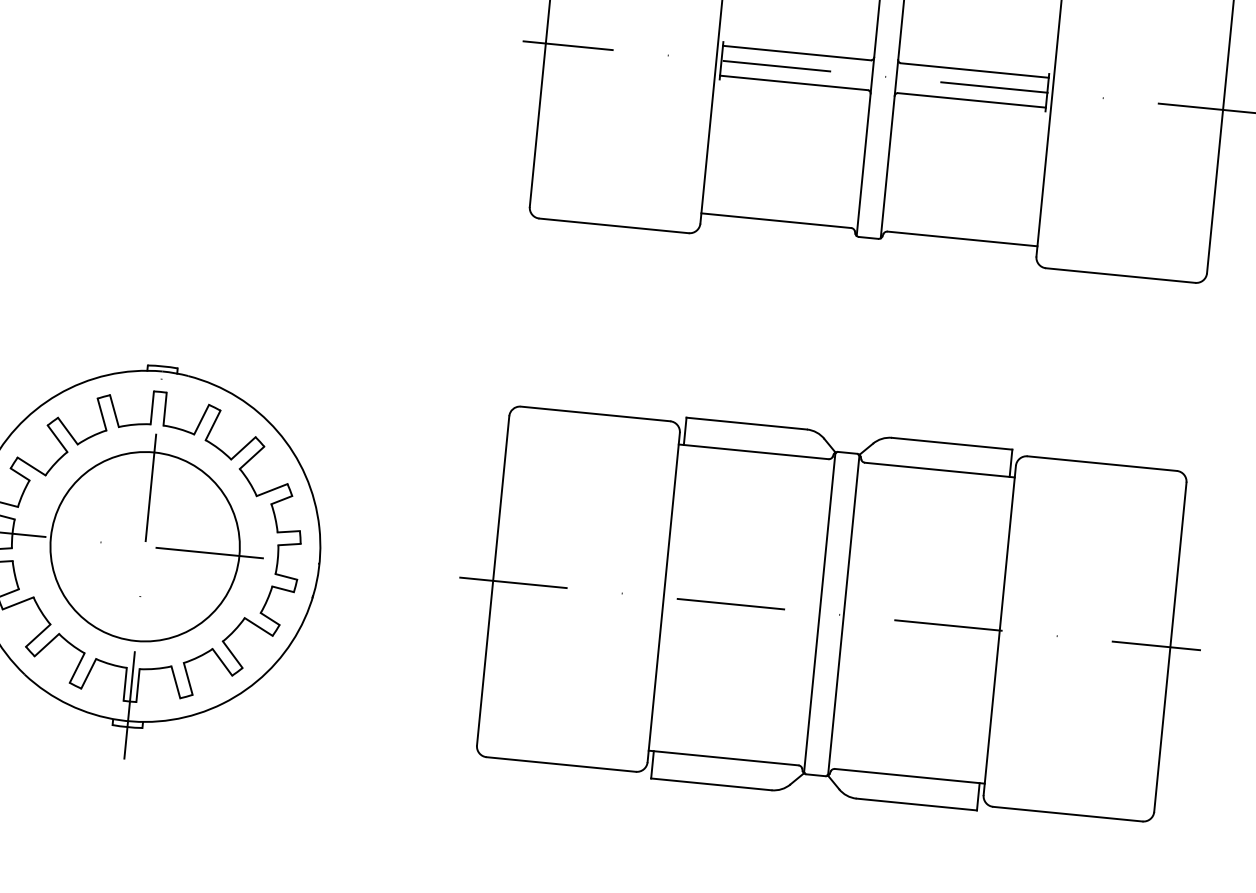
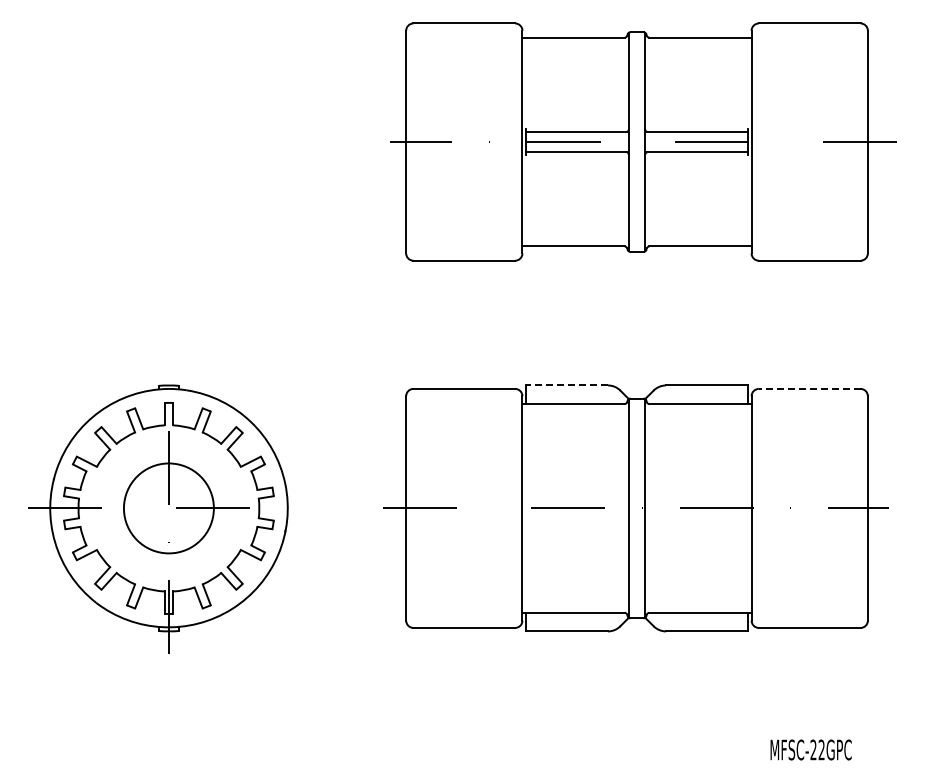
line: (745, 423) -> (566, 385), solid -> dashed
line: (1101, 462) -> (809, 388), solid -> dashed
circle: (144, 546) -> (168, 508), size x0.7

